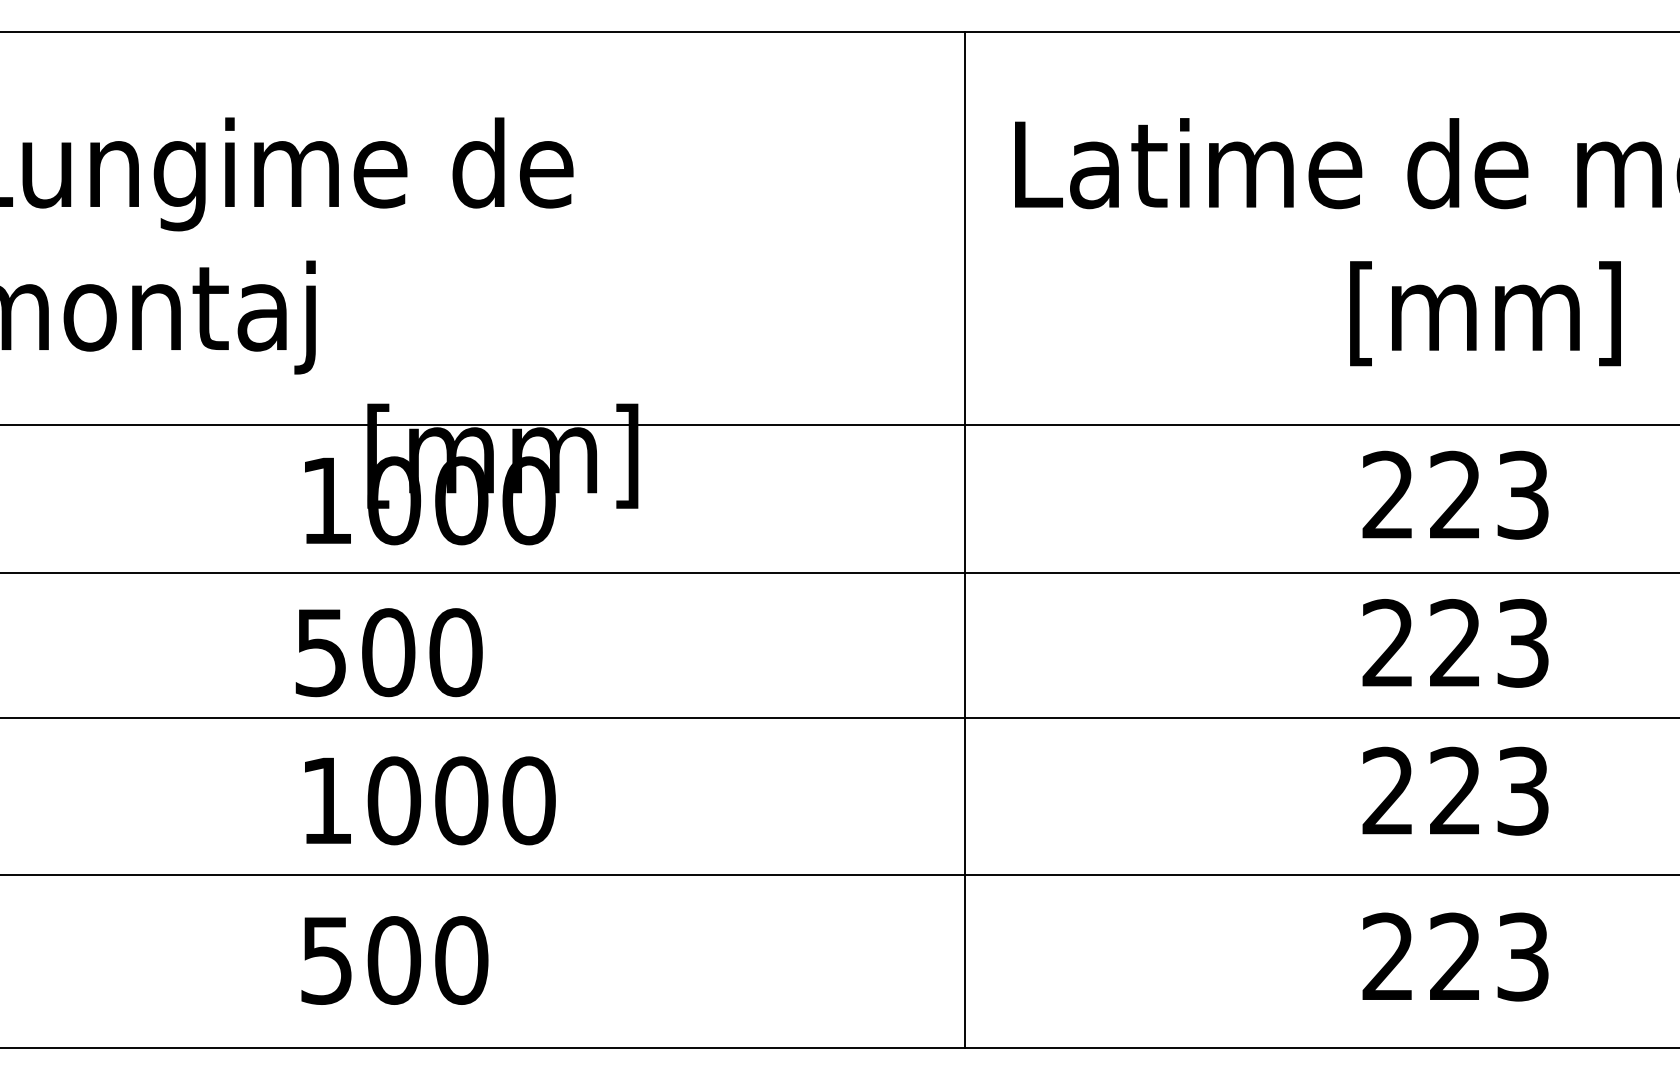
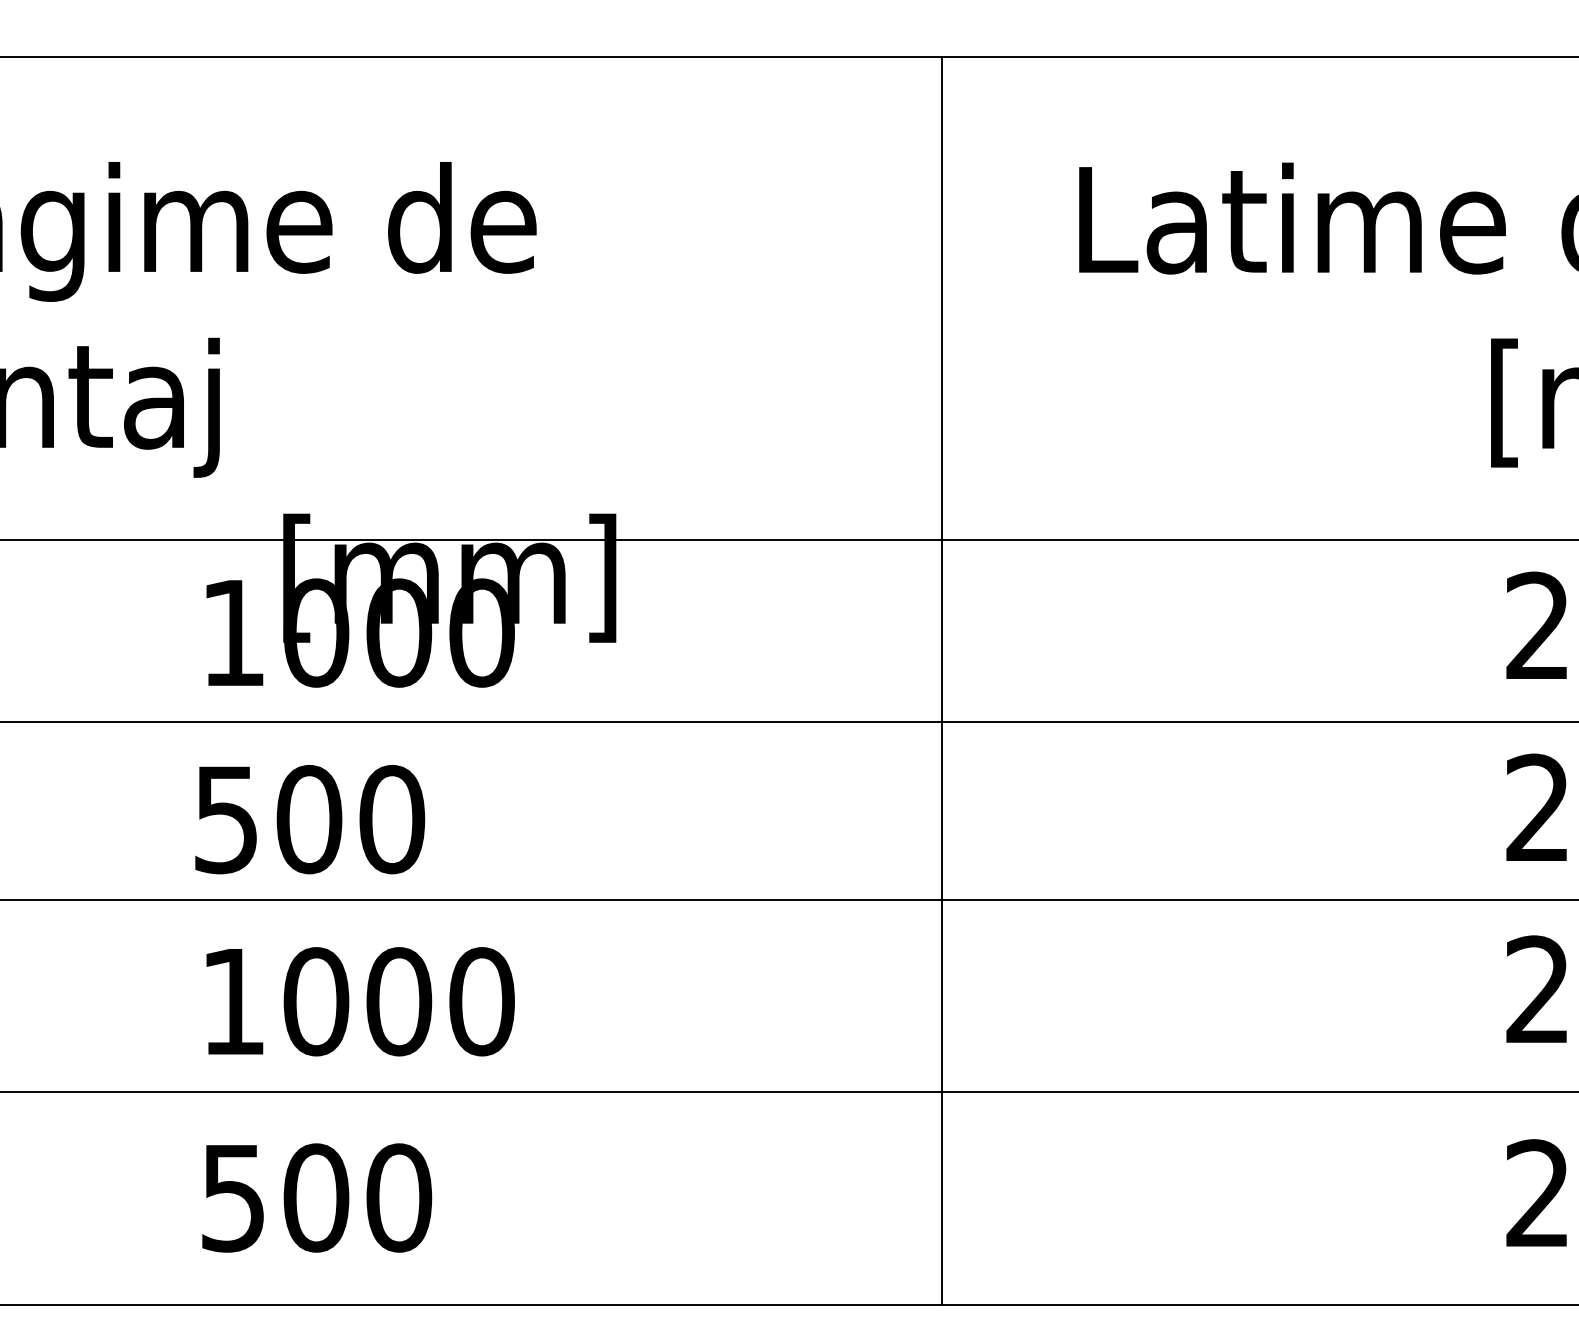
line: (965, 539) -> (942, 680), moved

